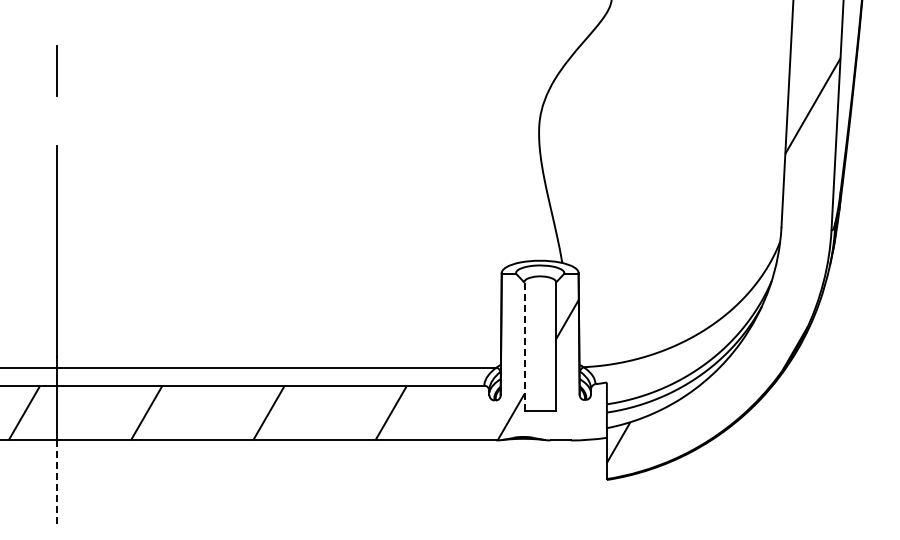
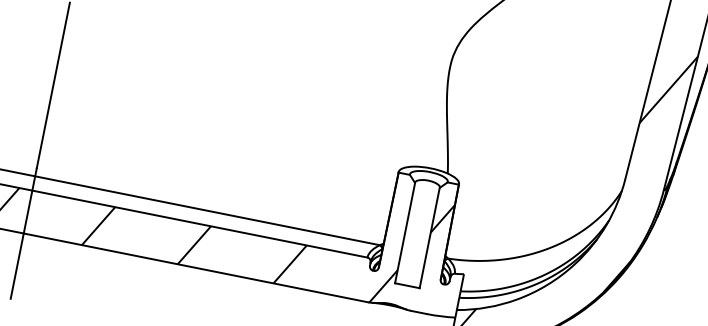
line: (524, 346) -> (405, 233), dashed -> solid
line: (56, 482) -> (17, 266), dashed -> solid

